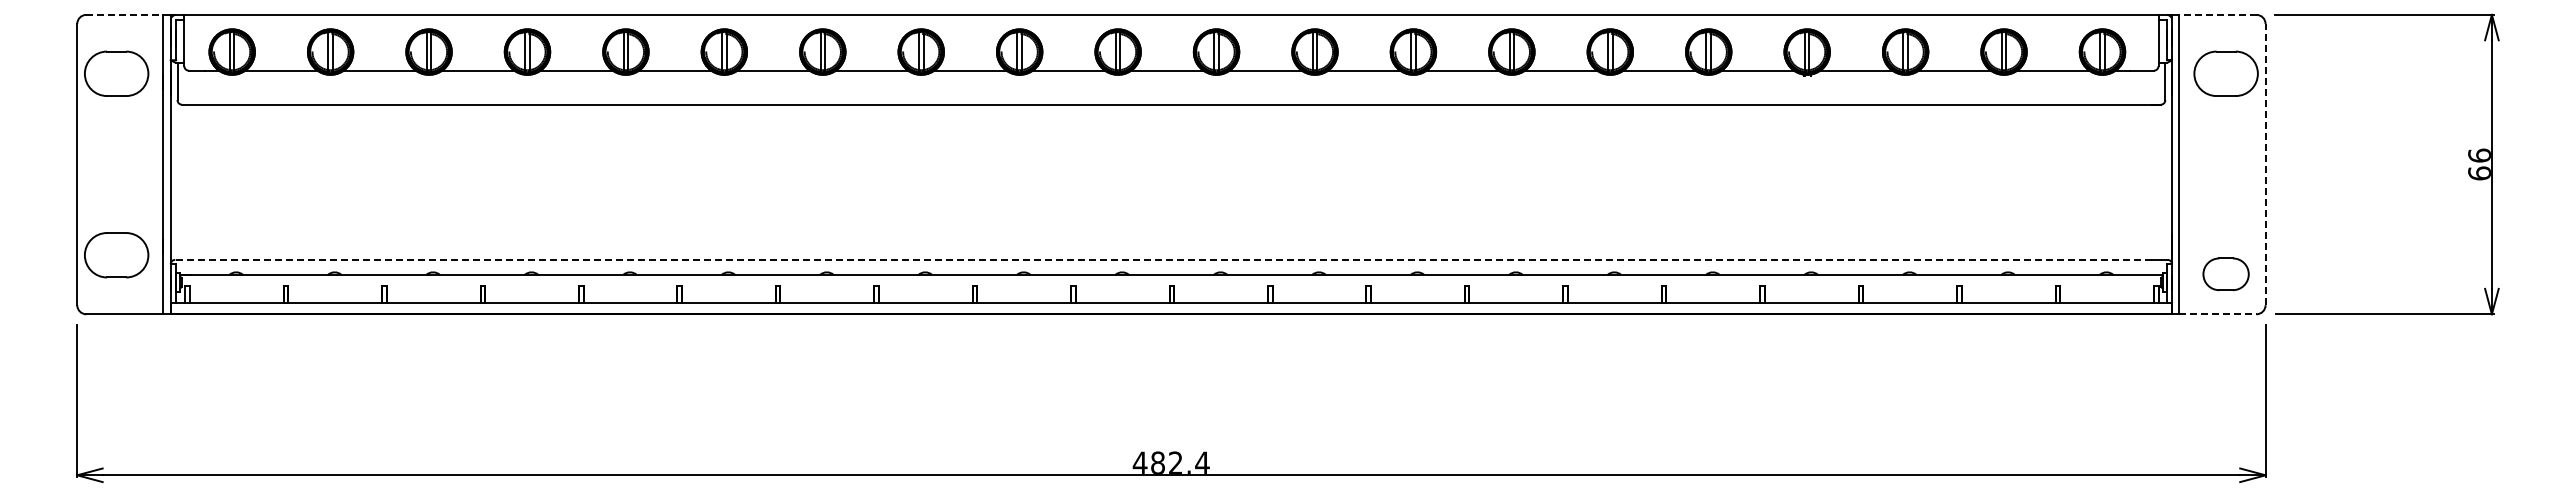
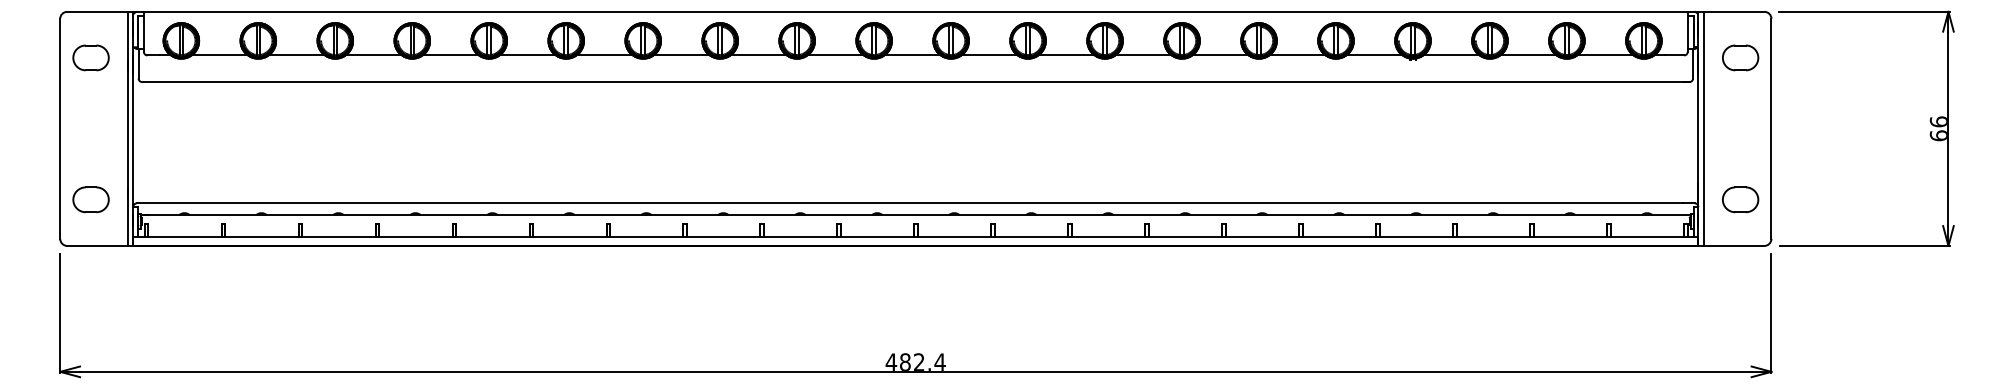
line: (124, 14) -> (97, 11), dashed -> solid
line: (2217, 14) -> (1733, 11), dashed -> solid
part: (116, 73) -> (90, 57), size x0.71
part: (2225, 73) -> (1740, 57), size x0.71
line: (2265, 164) -> (1771, 128), dashed -> solid
part: (116, 255) -> (90, 199), size x0.71
line: (1163, 259) -> (909, 203), dashed -> solid
part: (2225, 274) -> (1740, 199), moved
line: (2217, 314) -> (1733, 246), dashed -> solid

